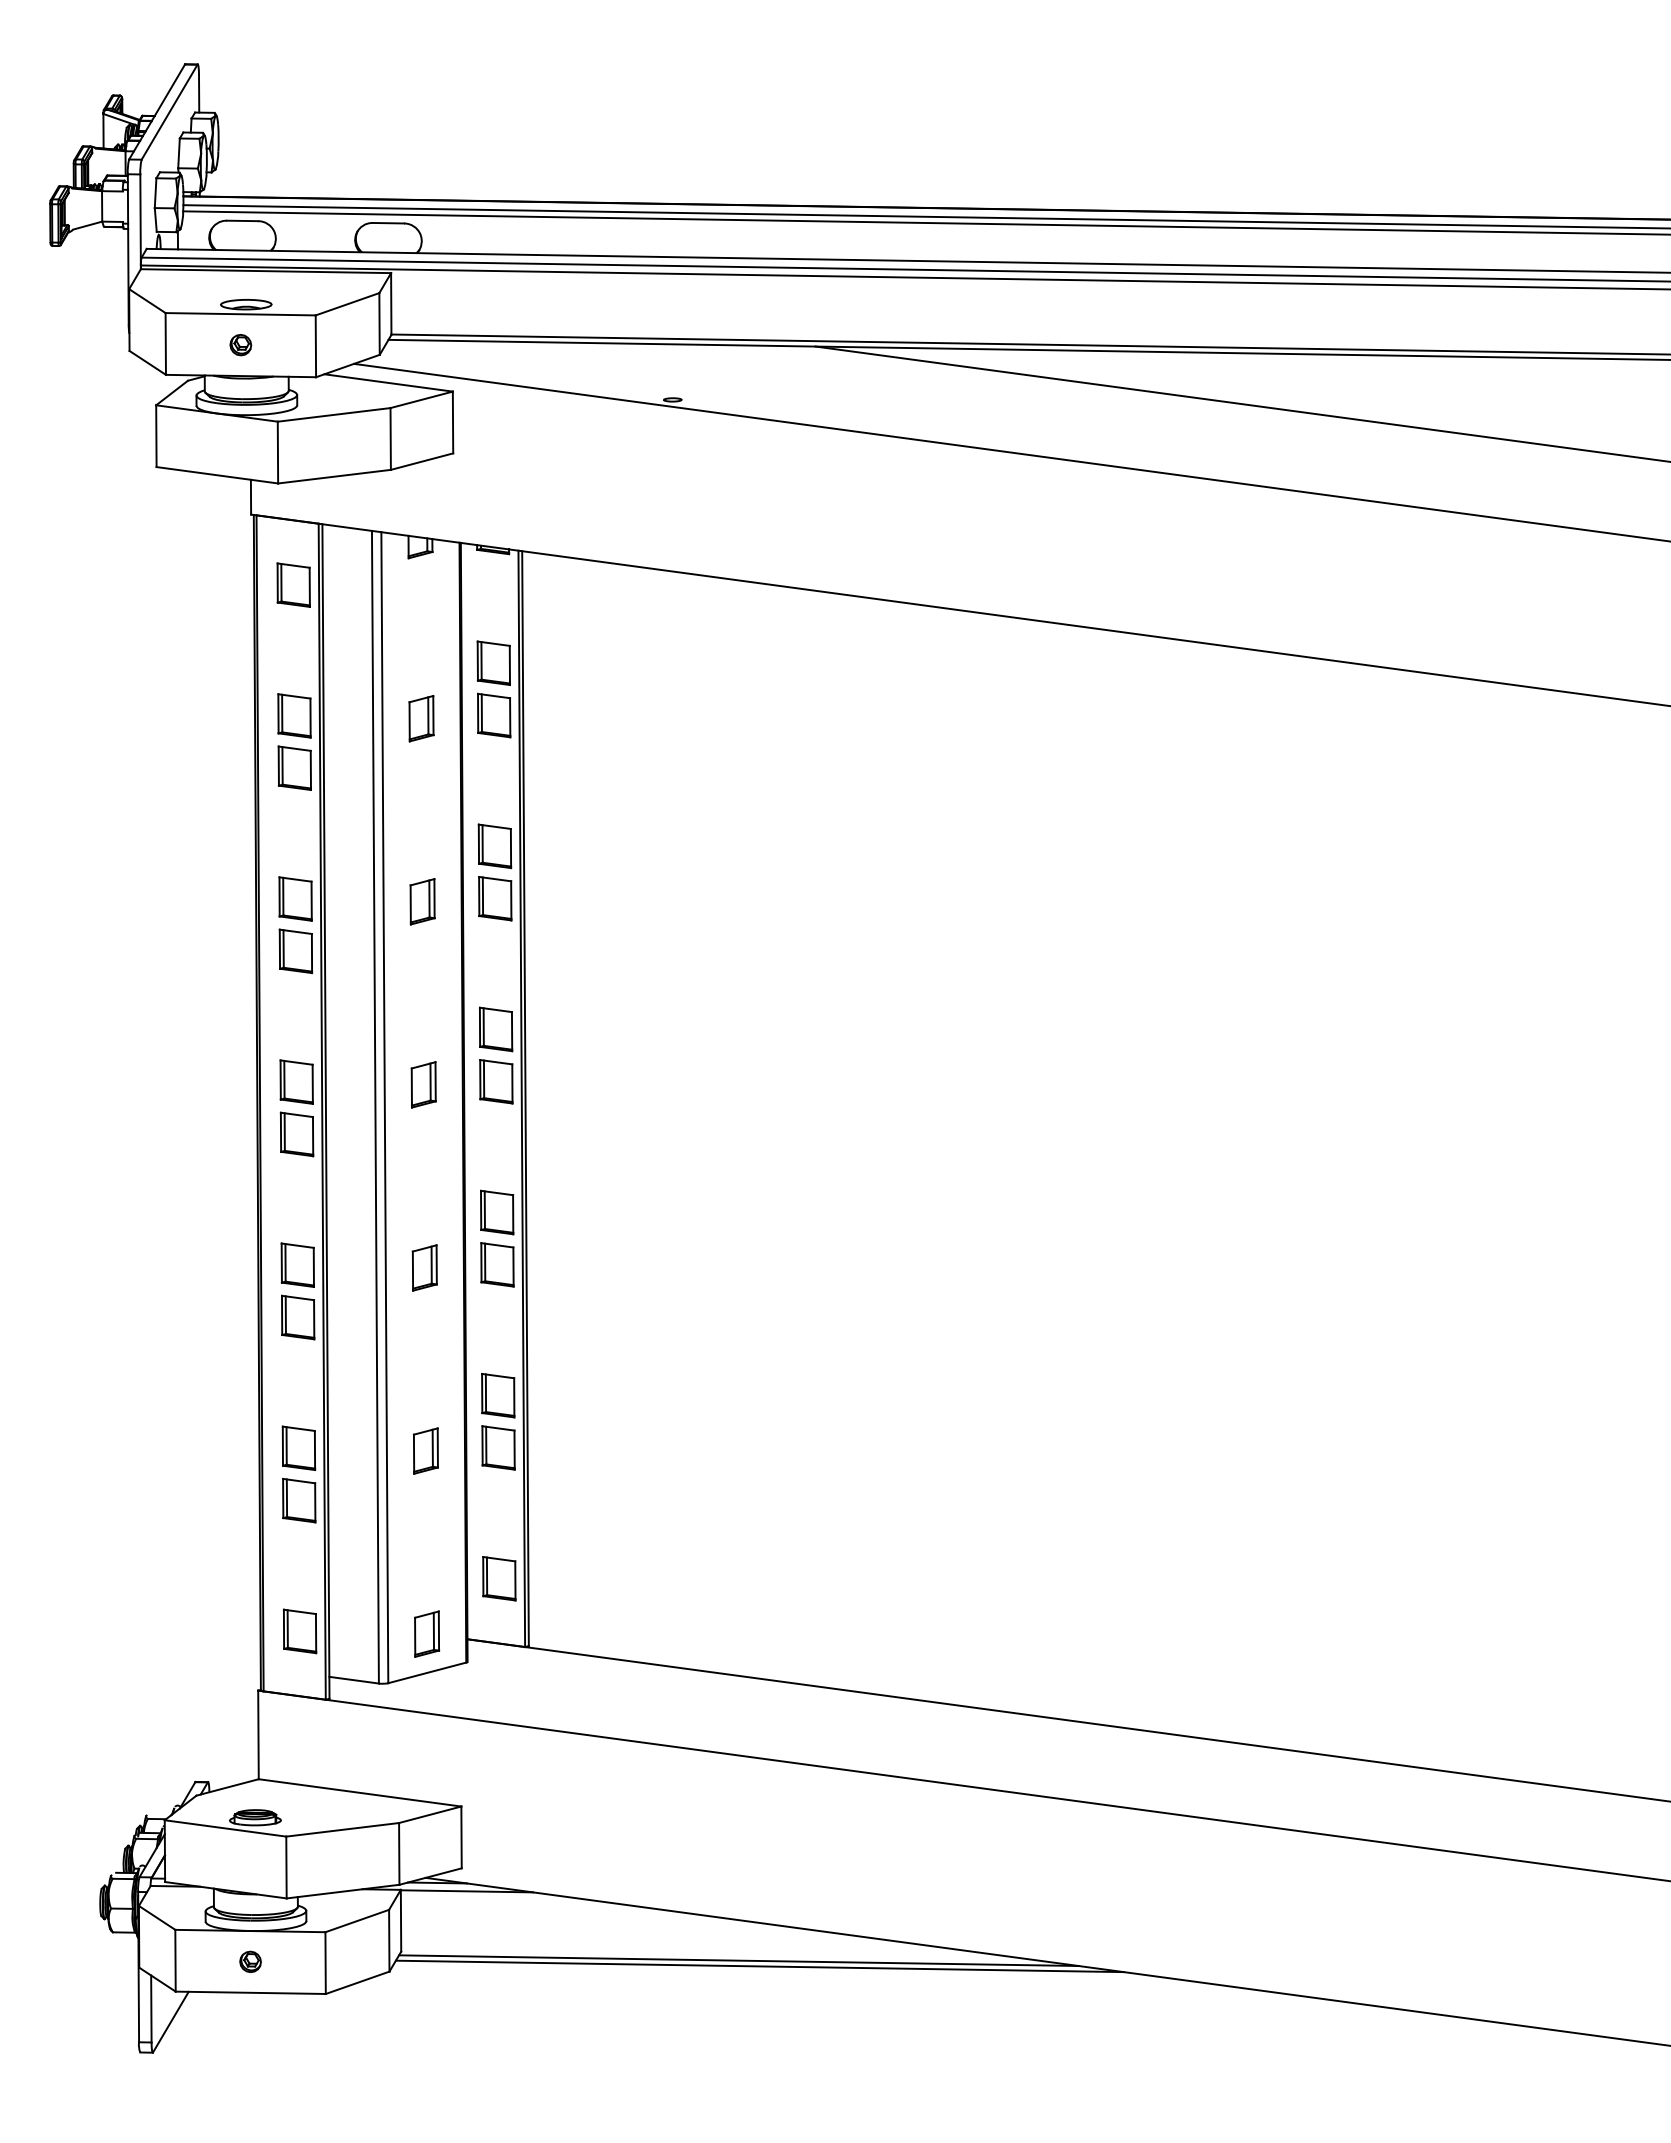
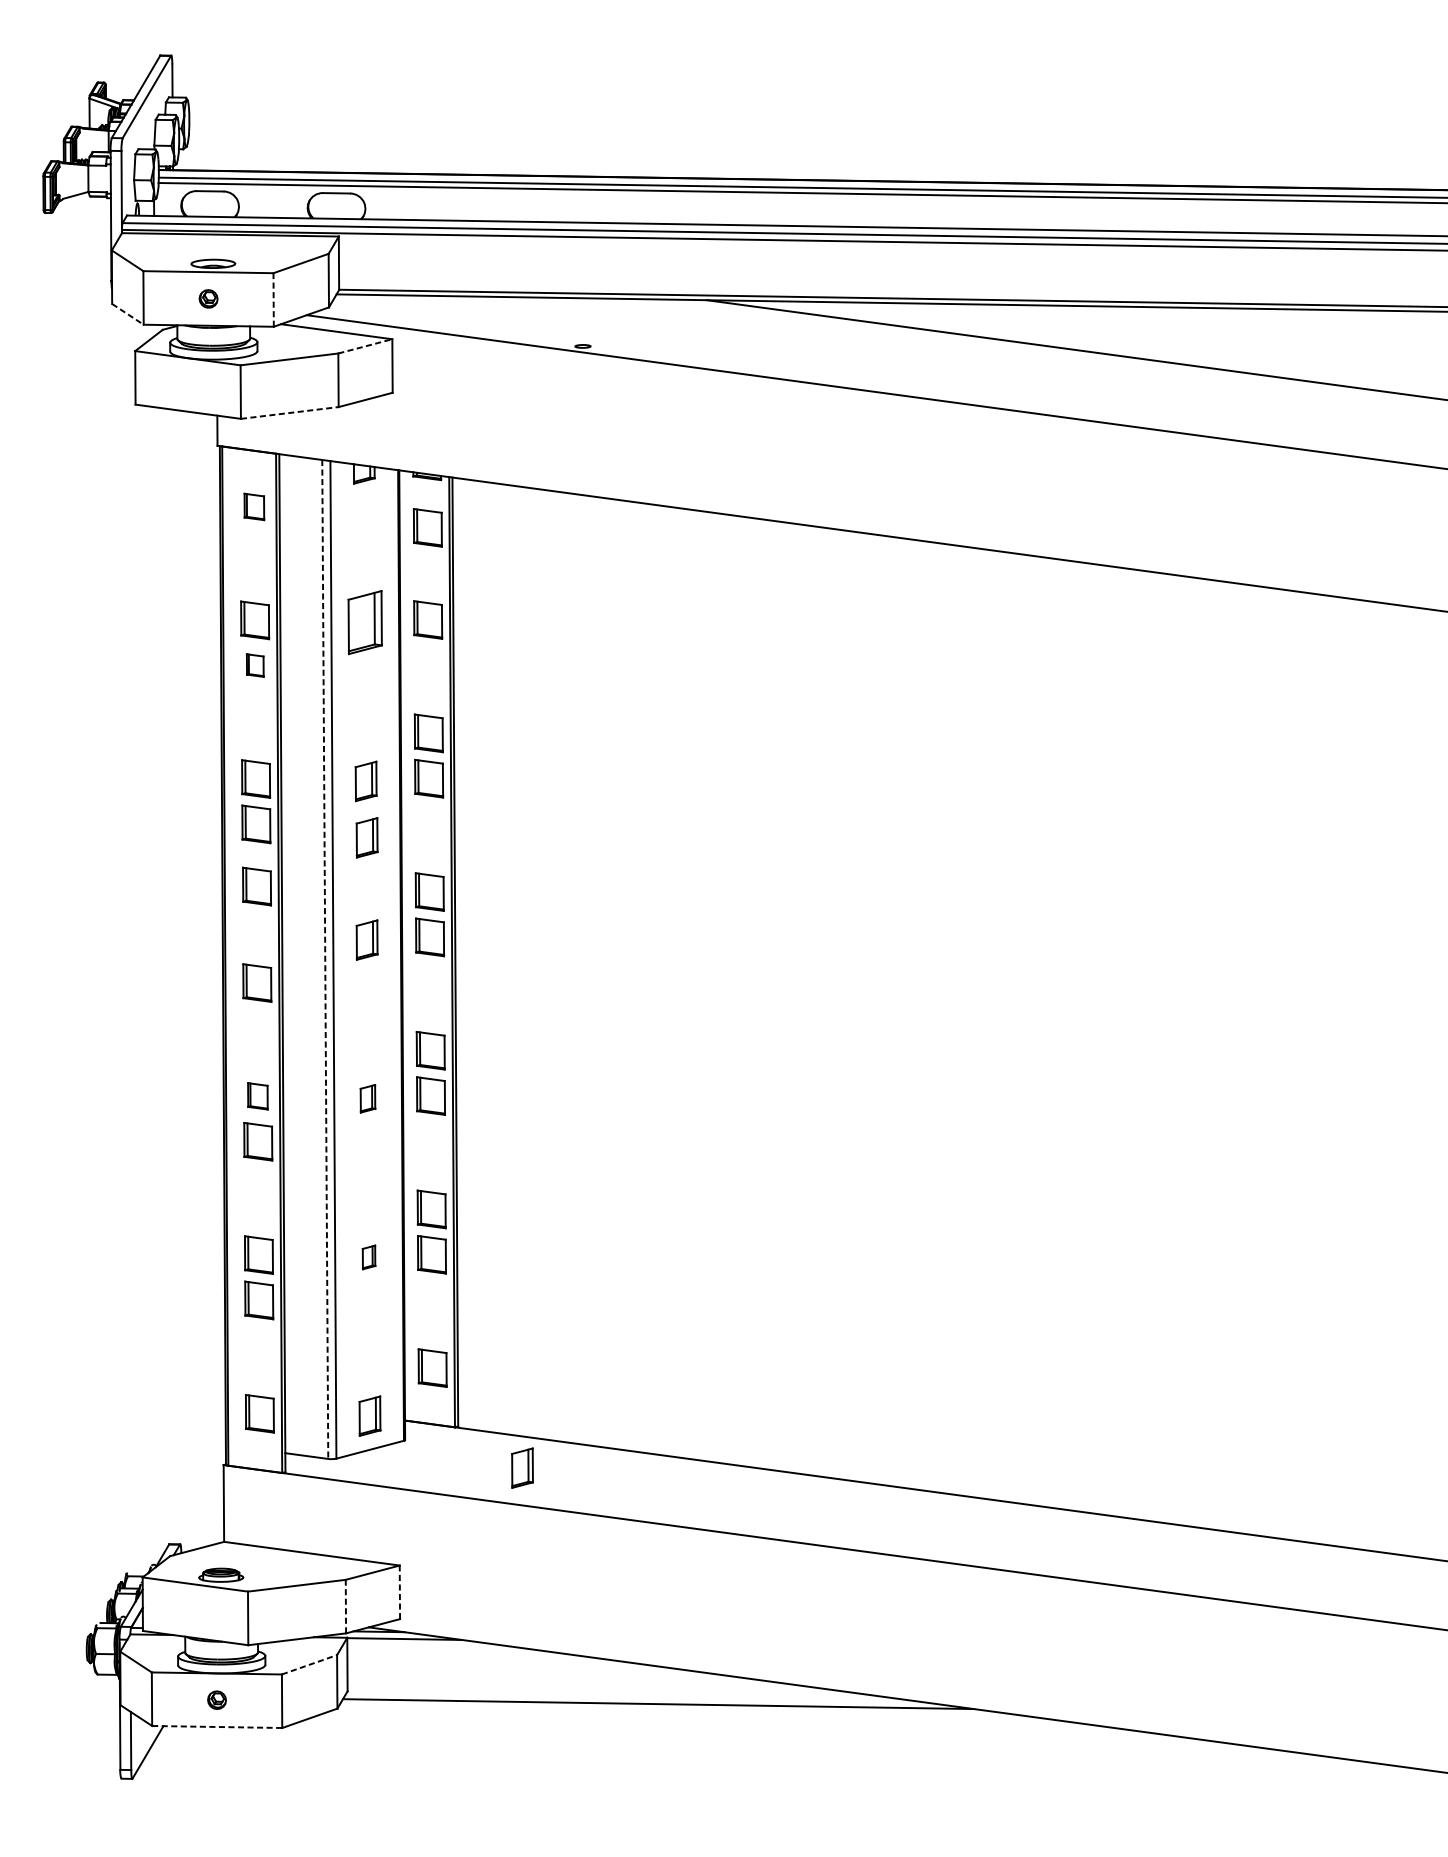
line: (315, 346) -> (273, 300), solid -> dashed
line: (147, 362) -> (127, 314), solid -> dashed
line: (422, 399) -> (366, 346), solid -> dashed
line: (334, 476) -> (289, 412), solid -> dashed
part: (293, 584) -> (254, 506), size x0.7
part: (493, 662) -> (427, 527), moved
part: (421, 718) -> (365, 622), size x1.6
part: (294, 767) -> (255, 665), size x0.6
part: (423, 966) -> (366, 837), added
part: (296, 1081) -> (256, 886), moved
line: (375, 1107) -> (325, 959), solid -> dashed
part: (297, 1264) -> (257, 1095), size x0.7
part: (424, 1267) -> (367, 1098), size x0.7
part: (425, 1450) -> (368, 1256), size x0.6
part: (603, 1693) -> (522, 1467), added
line: (461, 1837) -> (399, 1592), solid -> dashed
line: (399, 1853) -> (346, 1606), solid -> dashed
line: (357, 1921) -> (309, 1665), solid -> dashed
line: (738, 1960) -> (639, 1698), removed
line: (251, 1992) -> (217, 1726), solid -> dashed

